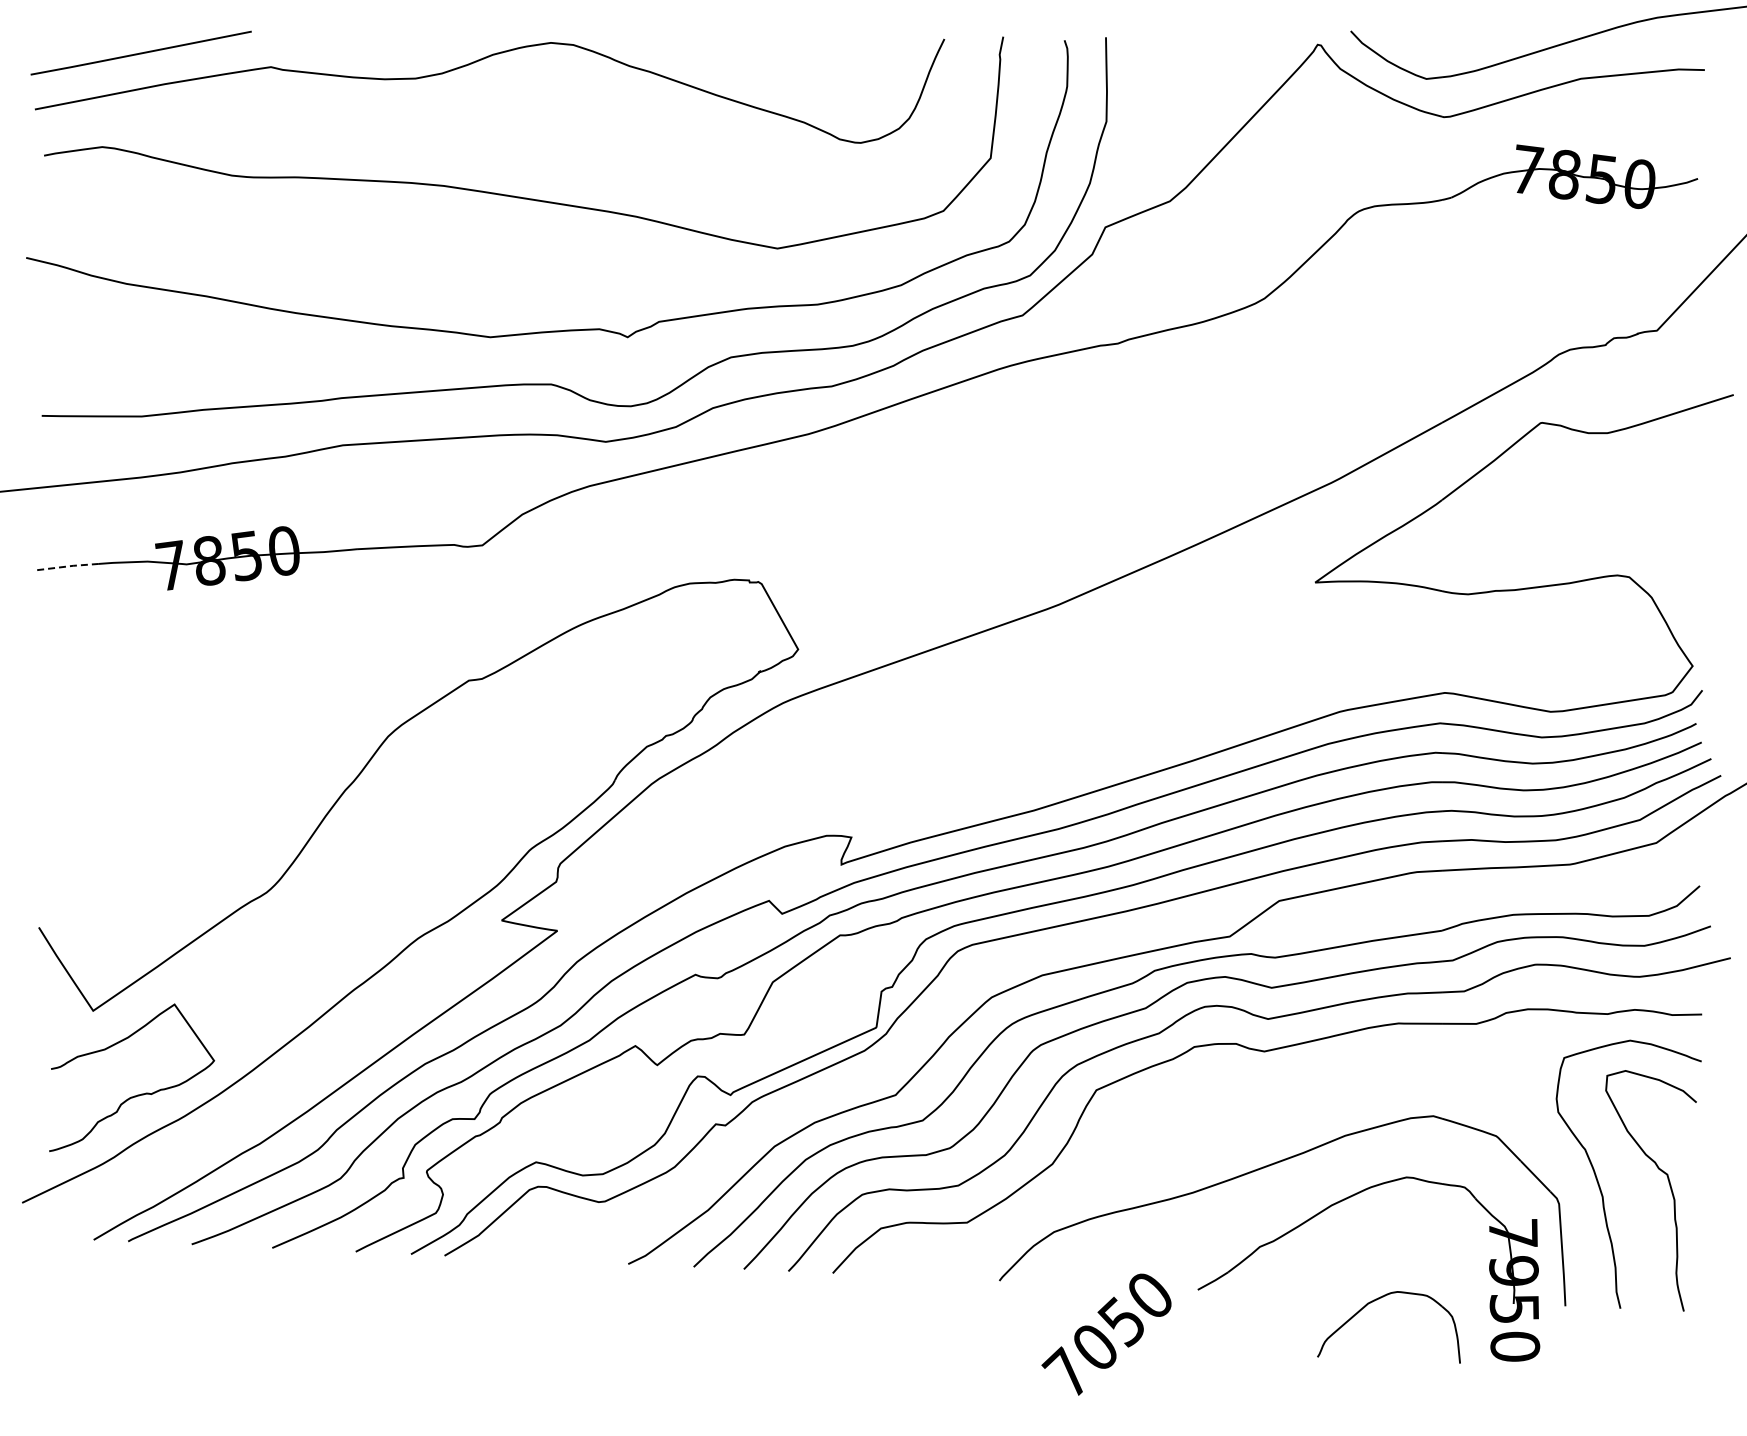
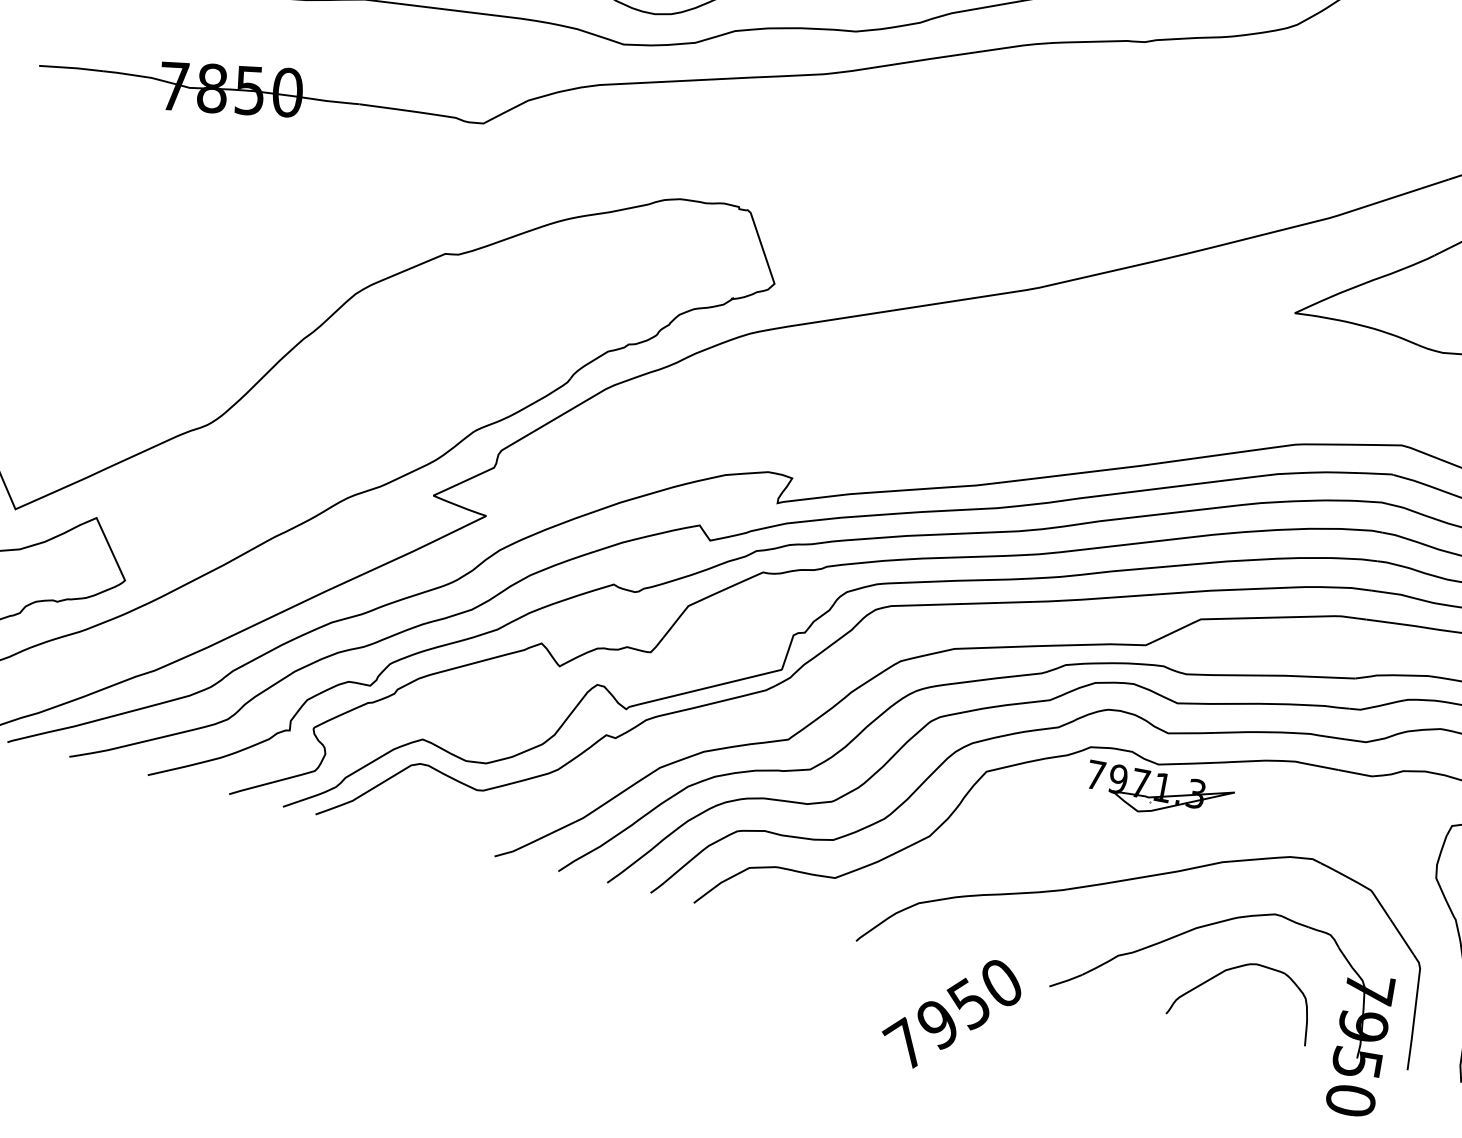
line: (67, 566) -> (71, 68), dashed -> solid
part: (1270, 1080) -> (1159, 794), added
part: (1379, 1299) -> (1237, 968), moved
text: (1094, 1348) -> (937, 1025), 7050 -> 7950

